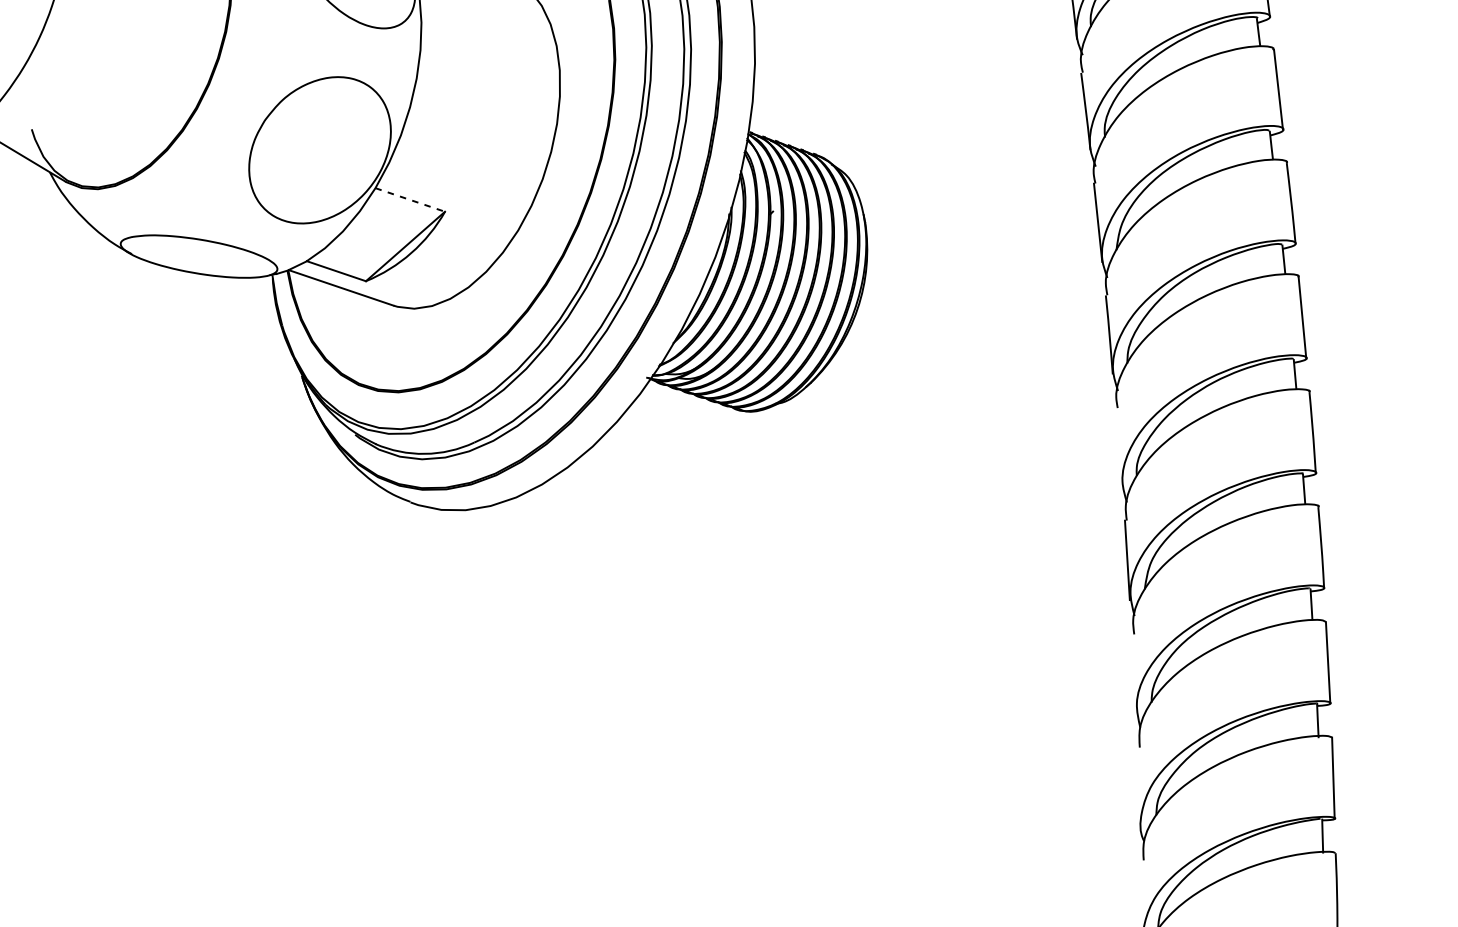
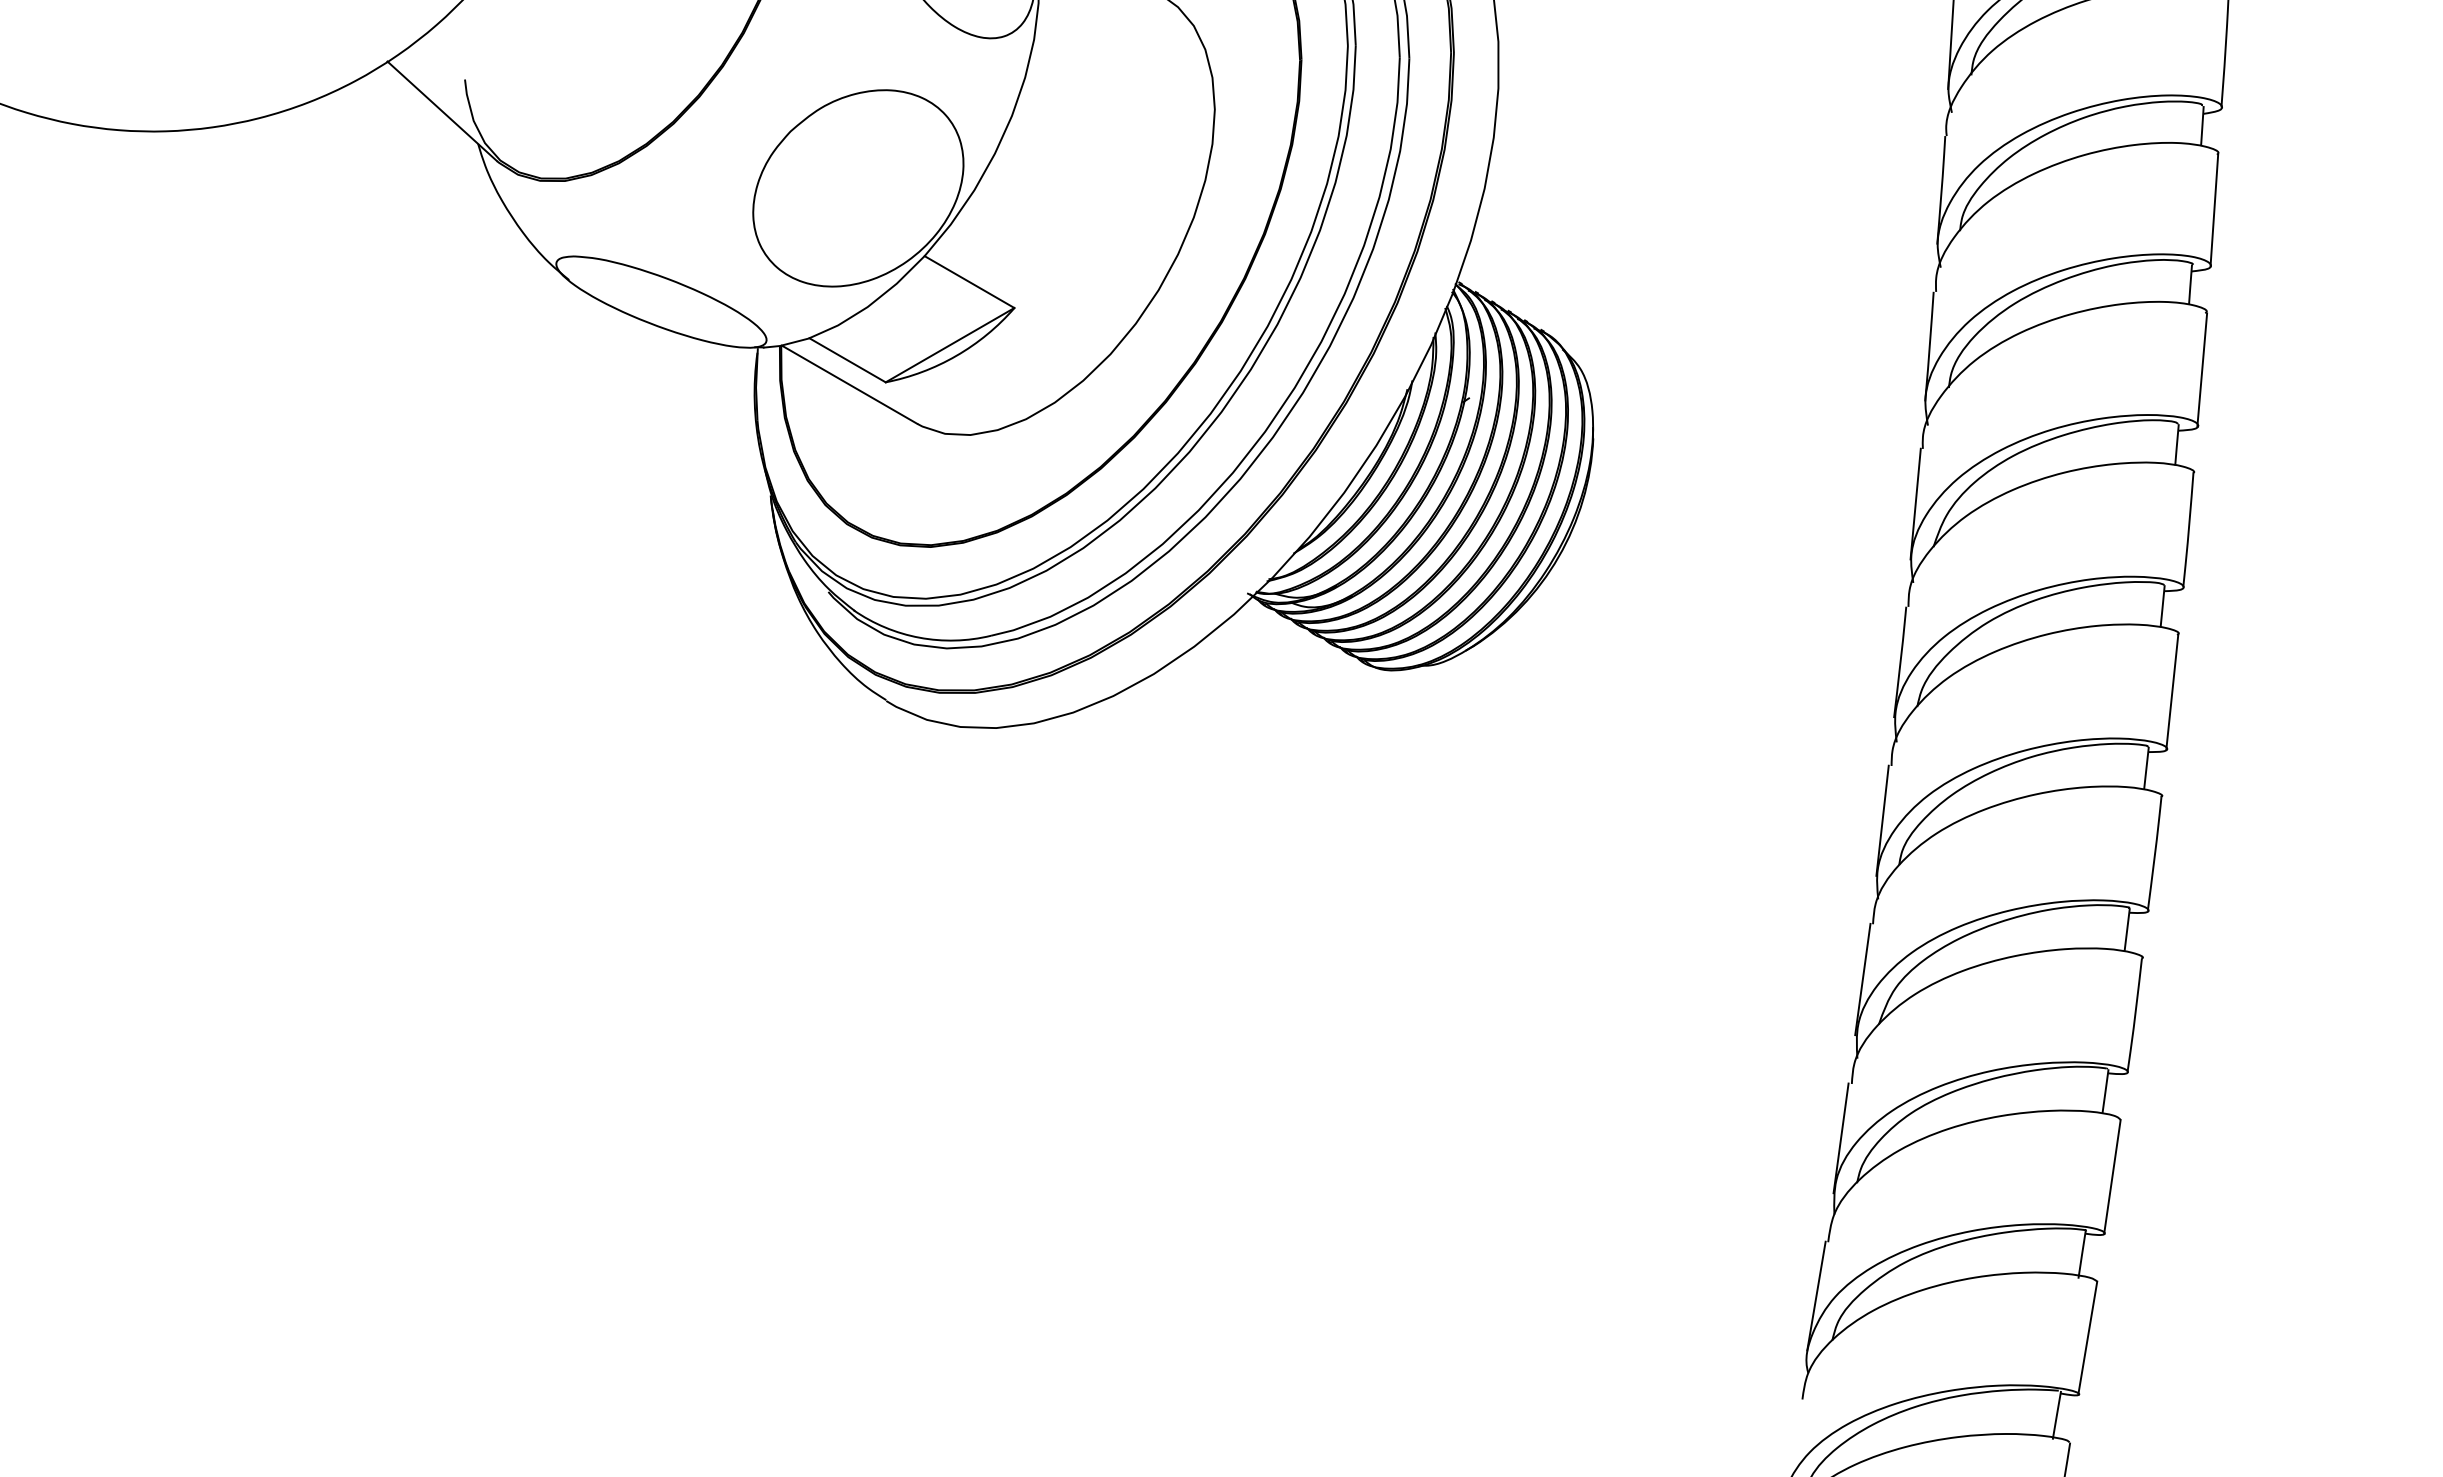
line: (410, 200) -> (969, 282), dashed -> solid
line: (1119, 447) -> (1882, 820), added
line: (1133, 673) -> (1840, 1138), added
line: (1139, 786) -> (1816, 1295), added

